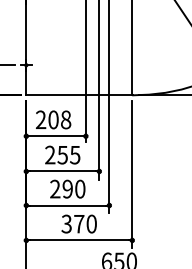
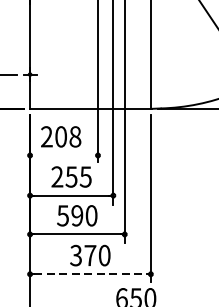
line: (55, 136) -> (63, 155), removed
text: (55, 188) -> (63, 215), 290 -> 590
line: (79, 240) -> (90, 274), solid -> dashed

